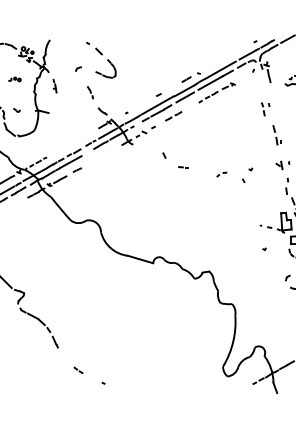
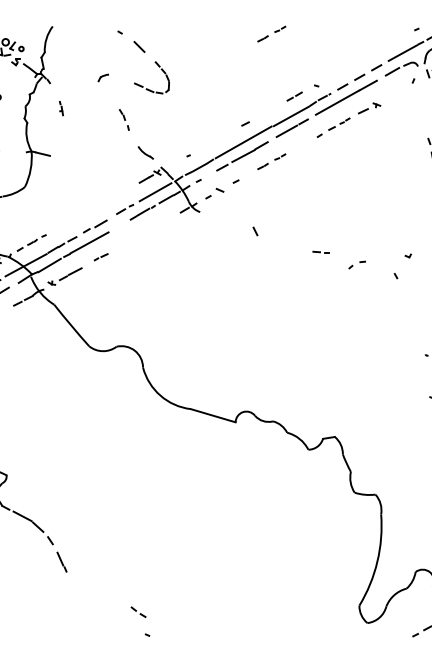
line: (174, 43) -> (273, 32), added
line: (220, 70) -> (354, 80), solid -> dashed
part: (54, 86) -> (60, 108), size x0.6
part: (183, 167) -> (321, 252), moved
part: (78, 370) -> (138, 612), moved

